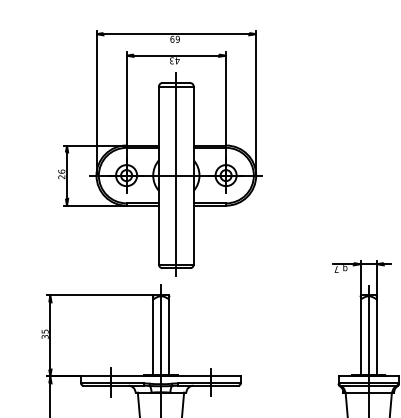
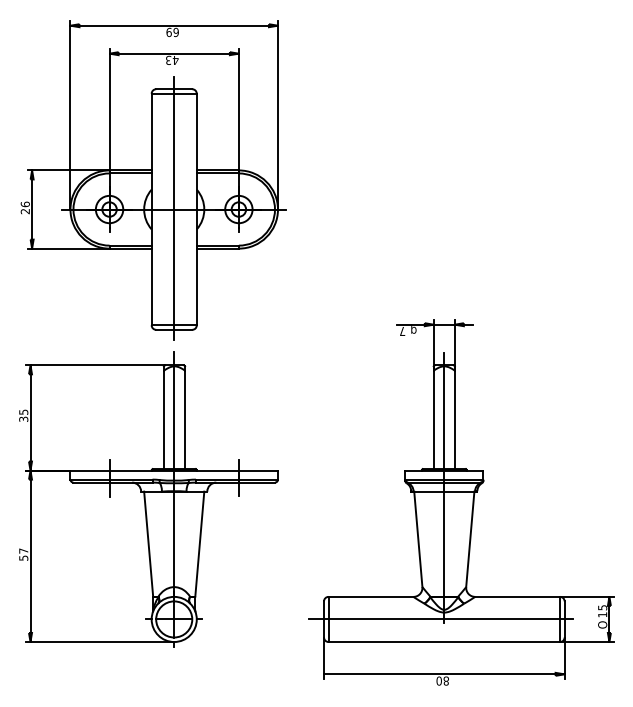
part: (160, 153) -> (153, 180), moved

